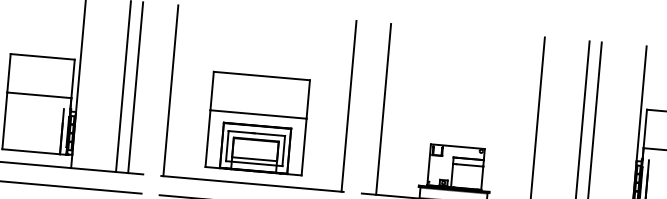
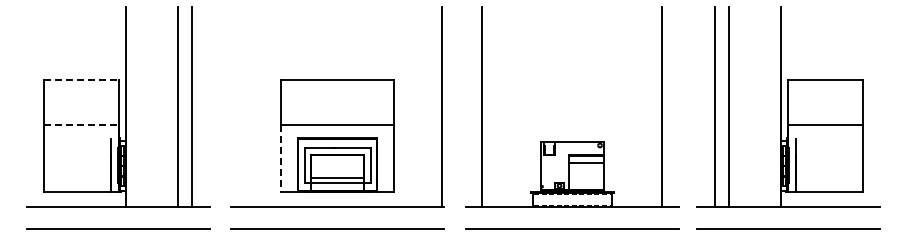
line: (42, 56) -> (81, 80), solid -> dashed
line: (170, 90) -> (233, 106), removed
line: (39, 95) -> (81, 125), solid -> dashed
line: (207, 139) -> (281, 159), solid -> dashed

